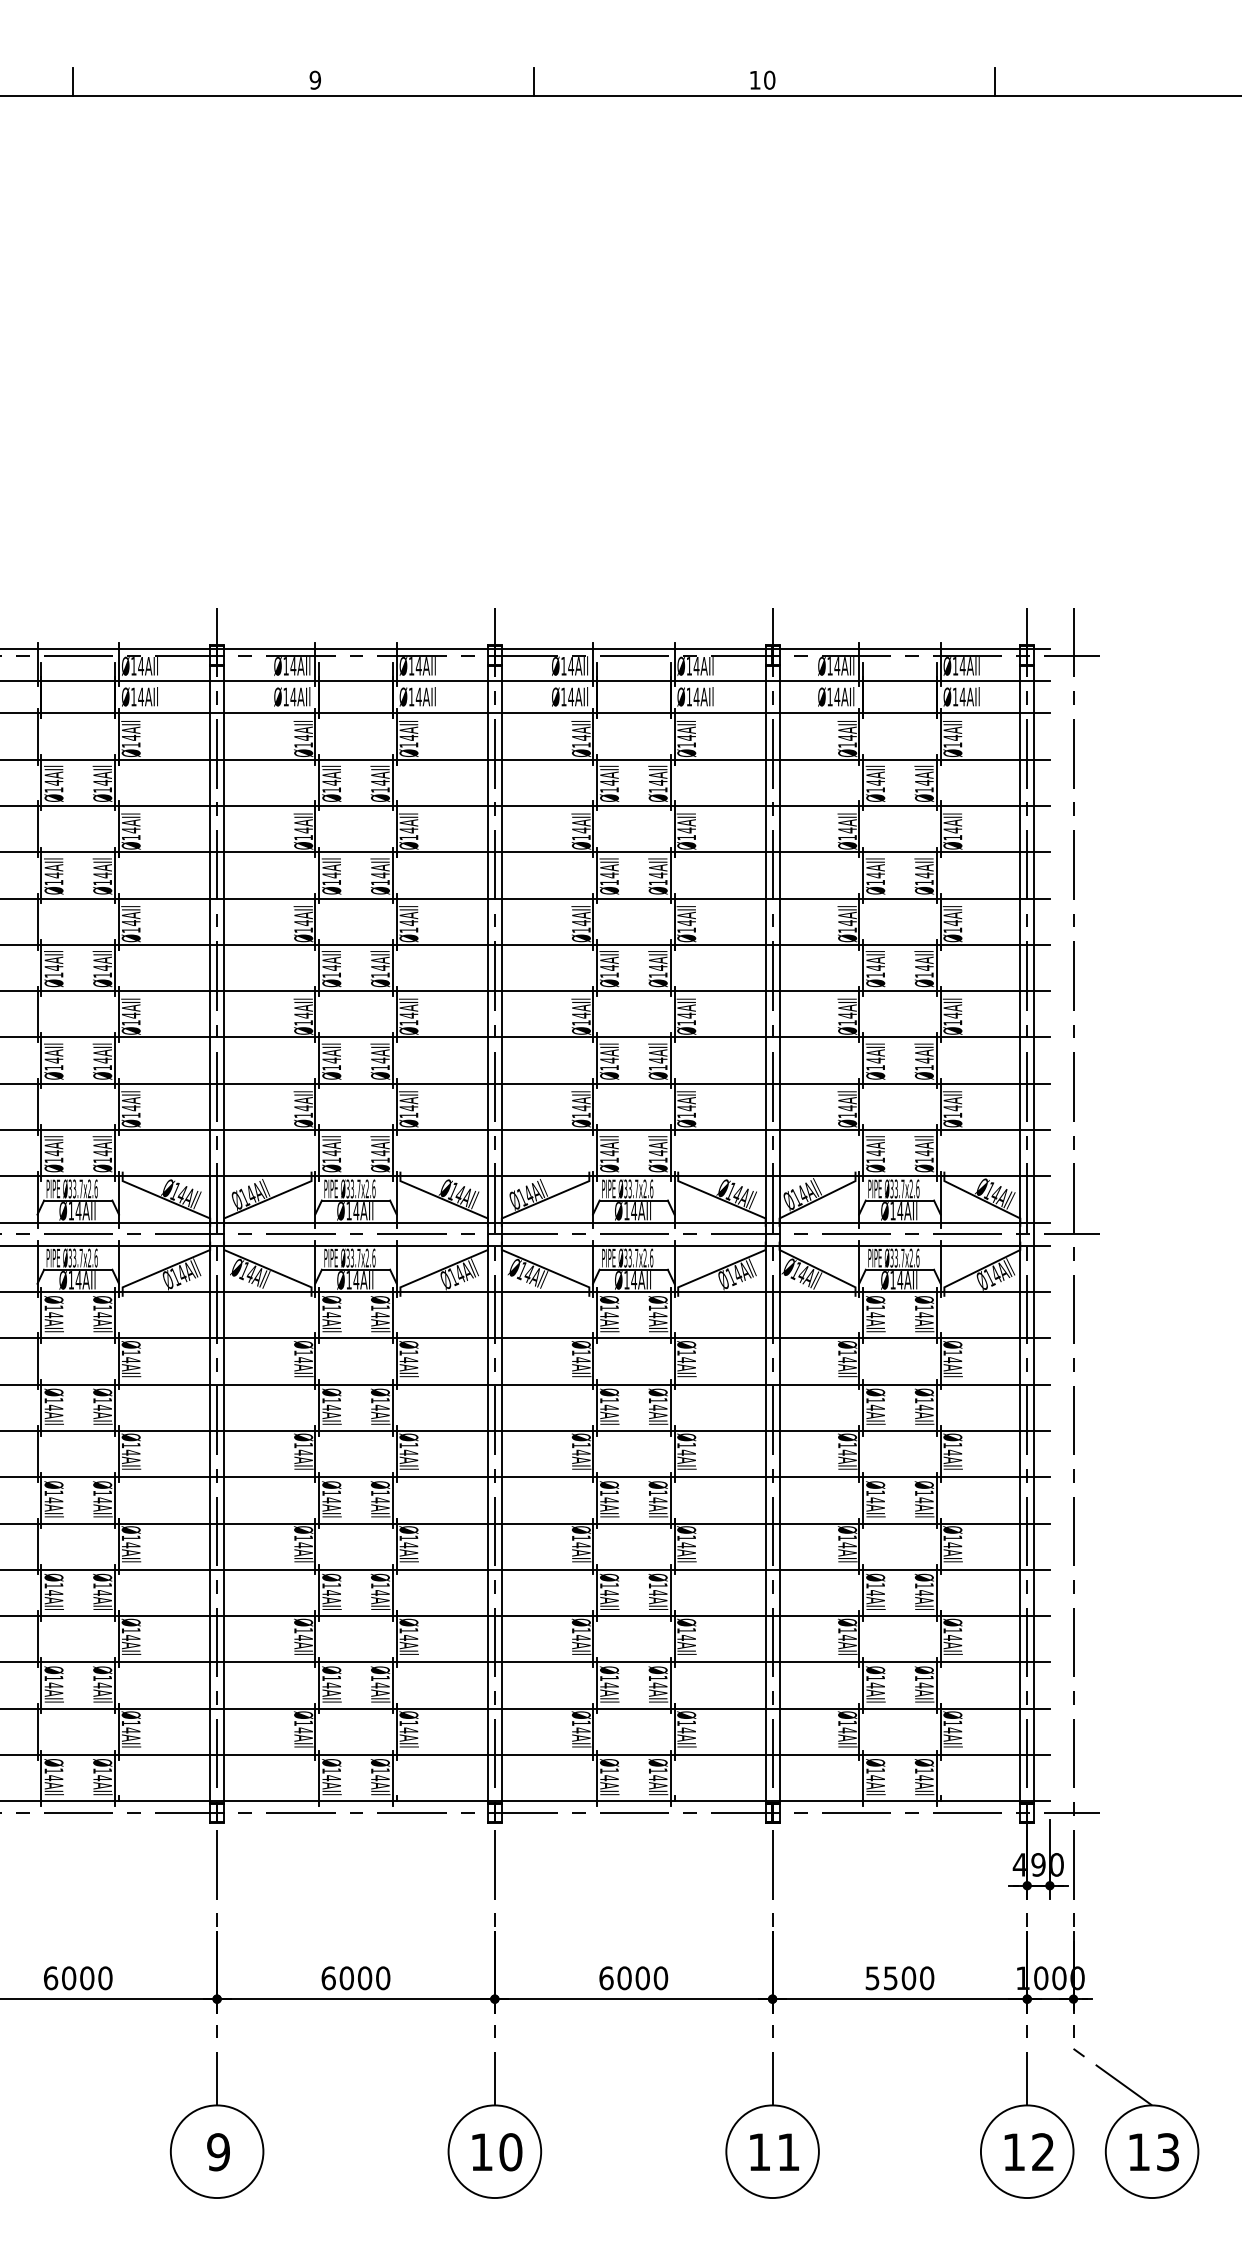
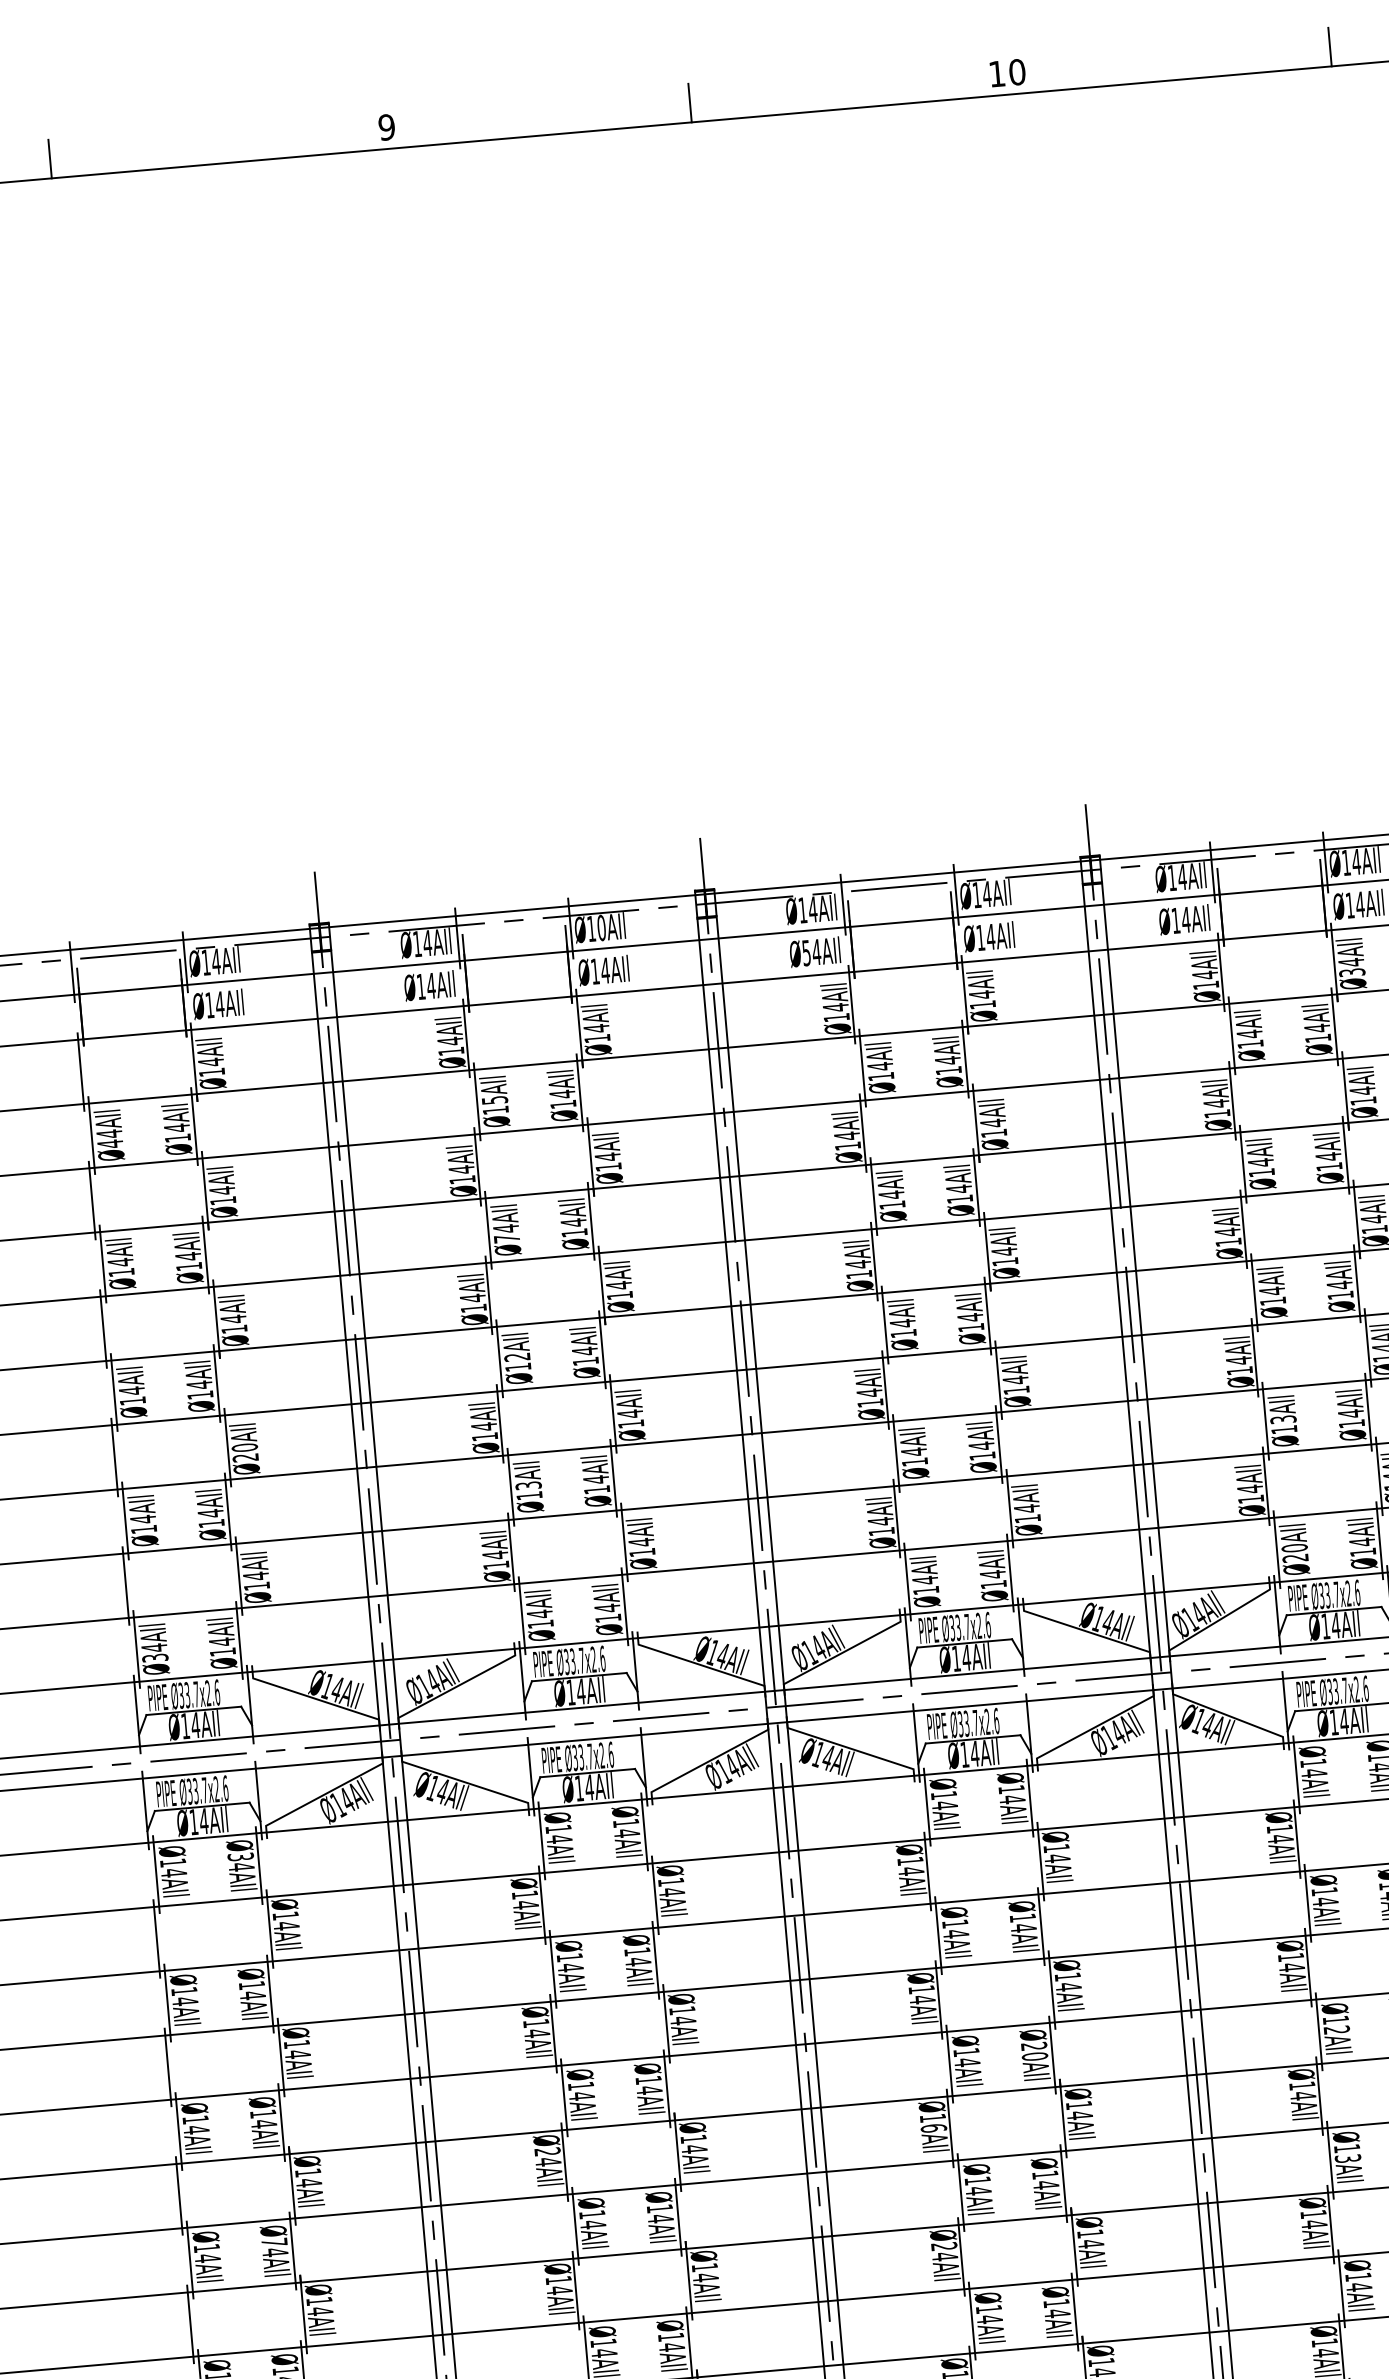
text: (418, 666) -> (601, 928), Ø14AIl -> Ø10AIl
text: (563, 696) -> (806, 952), Ø14AIl -> Ø54AIl
text: (952, 744) -> (1351, 971), Ø14AIl -> Ø34AIl
text: (331, 782) -> (494, 1099), Ø14AIl -> Ø15AIl
text: (53, 790) -> (109, 1144), Ø14AIl -> Ø44AIl
text: (331, 882) -> (506, 1238), Ø14AIl -> Ø74AIl
text: (331, 967) -> (516, 1356), Ø14AIl -> Ø12AIl
text: (130, 1018) -> (244, 1451), Ø14AIl -> Ø20AIl
text: (331, 1060) -> (528, 1485), Ø14AIl -> Ø13AIl
text: (875, 1060) -> (1283, 1419), Ø14AIl -> Ø13AIl
text: (875, 1156) -> (1294, 1552), Ø14AIl -> Ø20AIl
text: (53, 1160) -> (154, 1658), Ø14AIl -> Ø34AIl
text: (102, 1307) -> (240, 1856), Ø14AIl -> Ø34AIl
text: (657, 1496) -> (1033, 2051), Ø14AIl -> Ø20AIl
text: (875, 1500) -> (1336, 2030), Ø14AIl -> Ø12AIl
text: (303, 1537) -> (547, 2151), Ø14AIl -> Ø24AIl
text: (580, 1545) -> (932, 2128), Ø14AIl -> Ø16AIl
text: (102, 1585) -> (274, 2242), Ø14AIl -> Ø74AIl
text: (875, 1592) -> (1347, 2157), Ø14AIl -> Ø13AIl
text: (581, 1630) -> (944, 2246), Ø14AIl -> Ø24AIl

